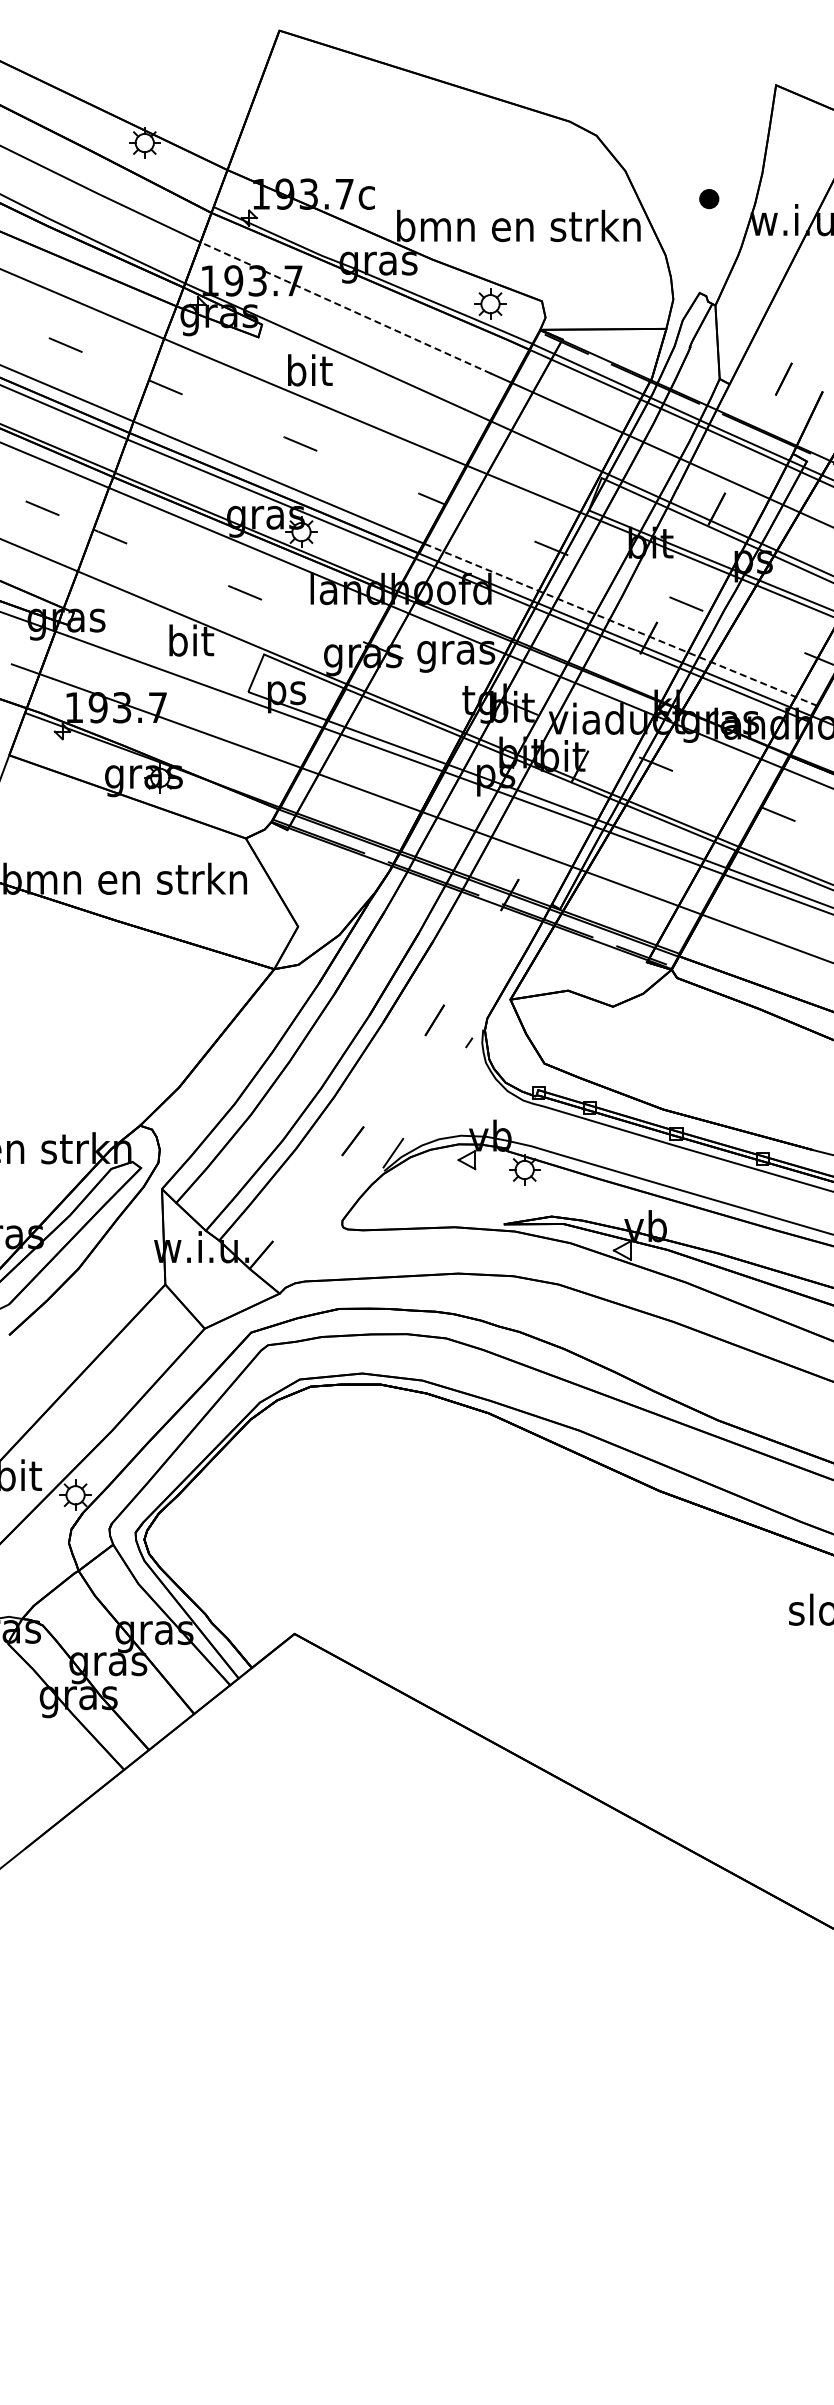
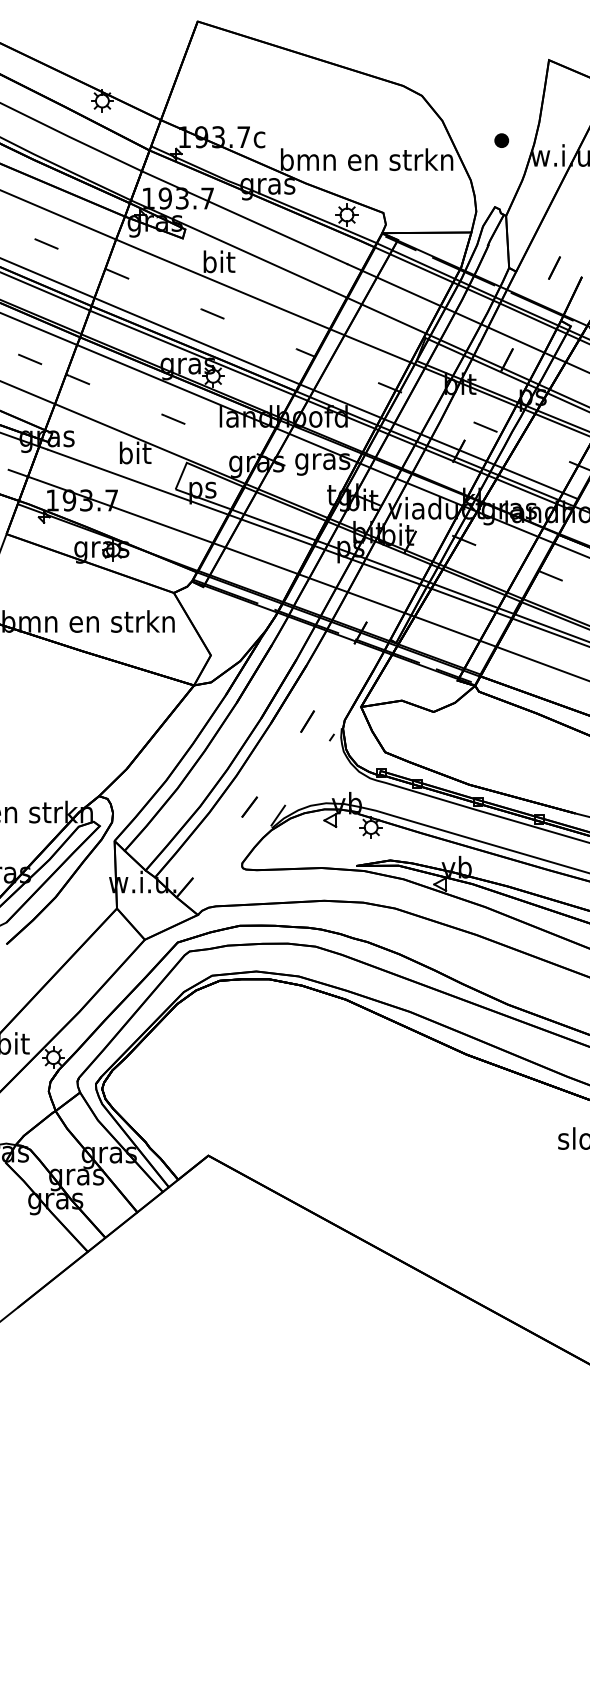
line: (345, 307) -> (244, 217), dashed -> solid
line: (621, 624) -> (439, 441), dashed -> solid

